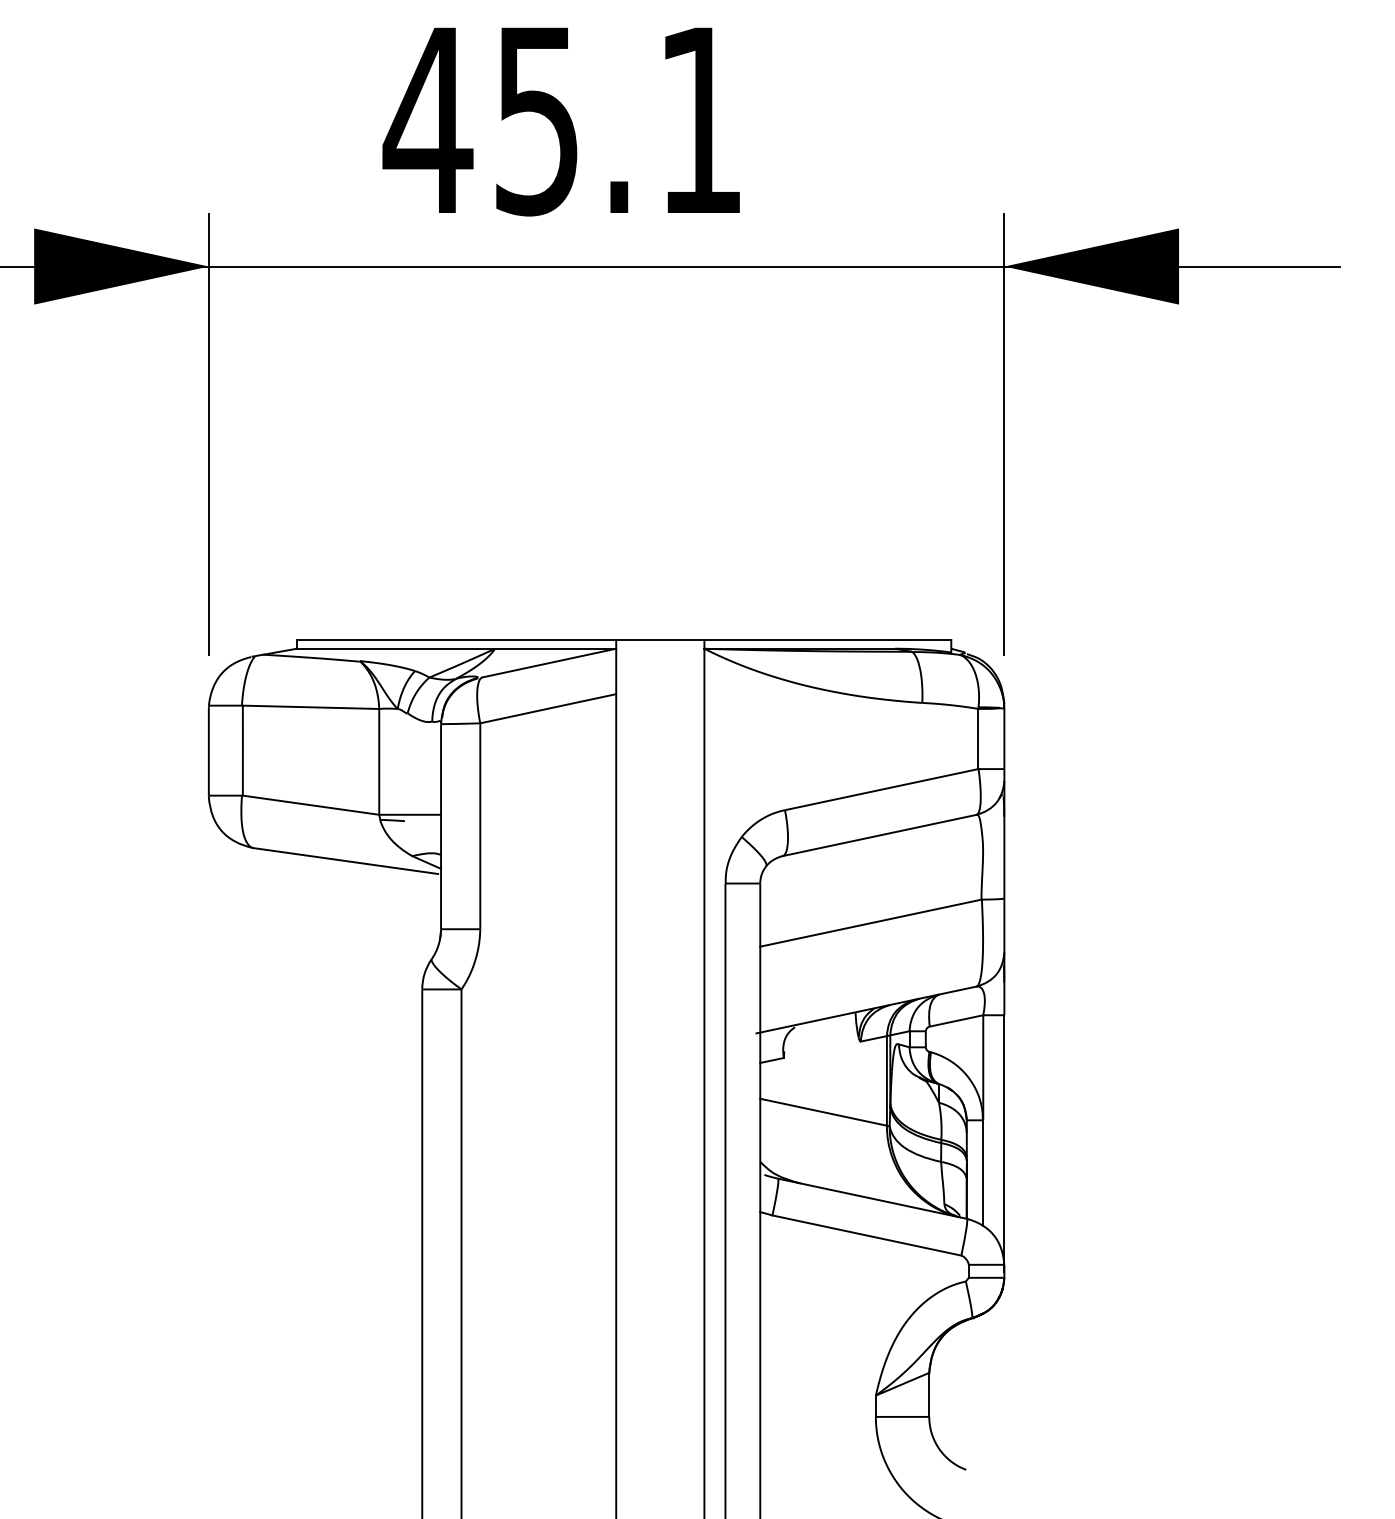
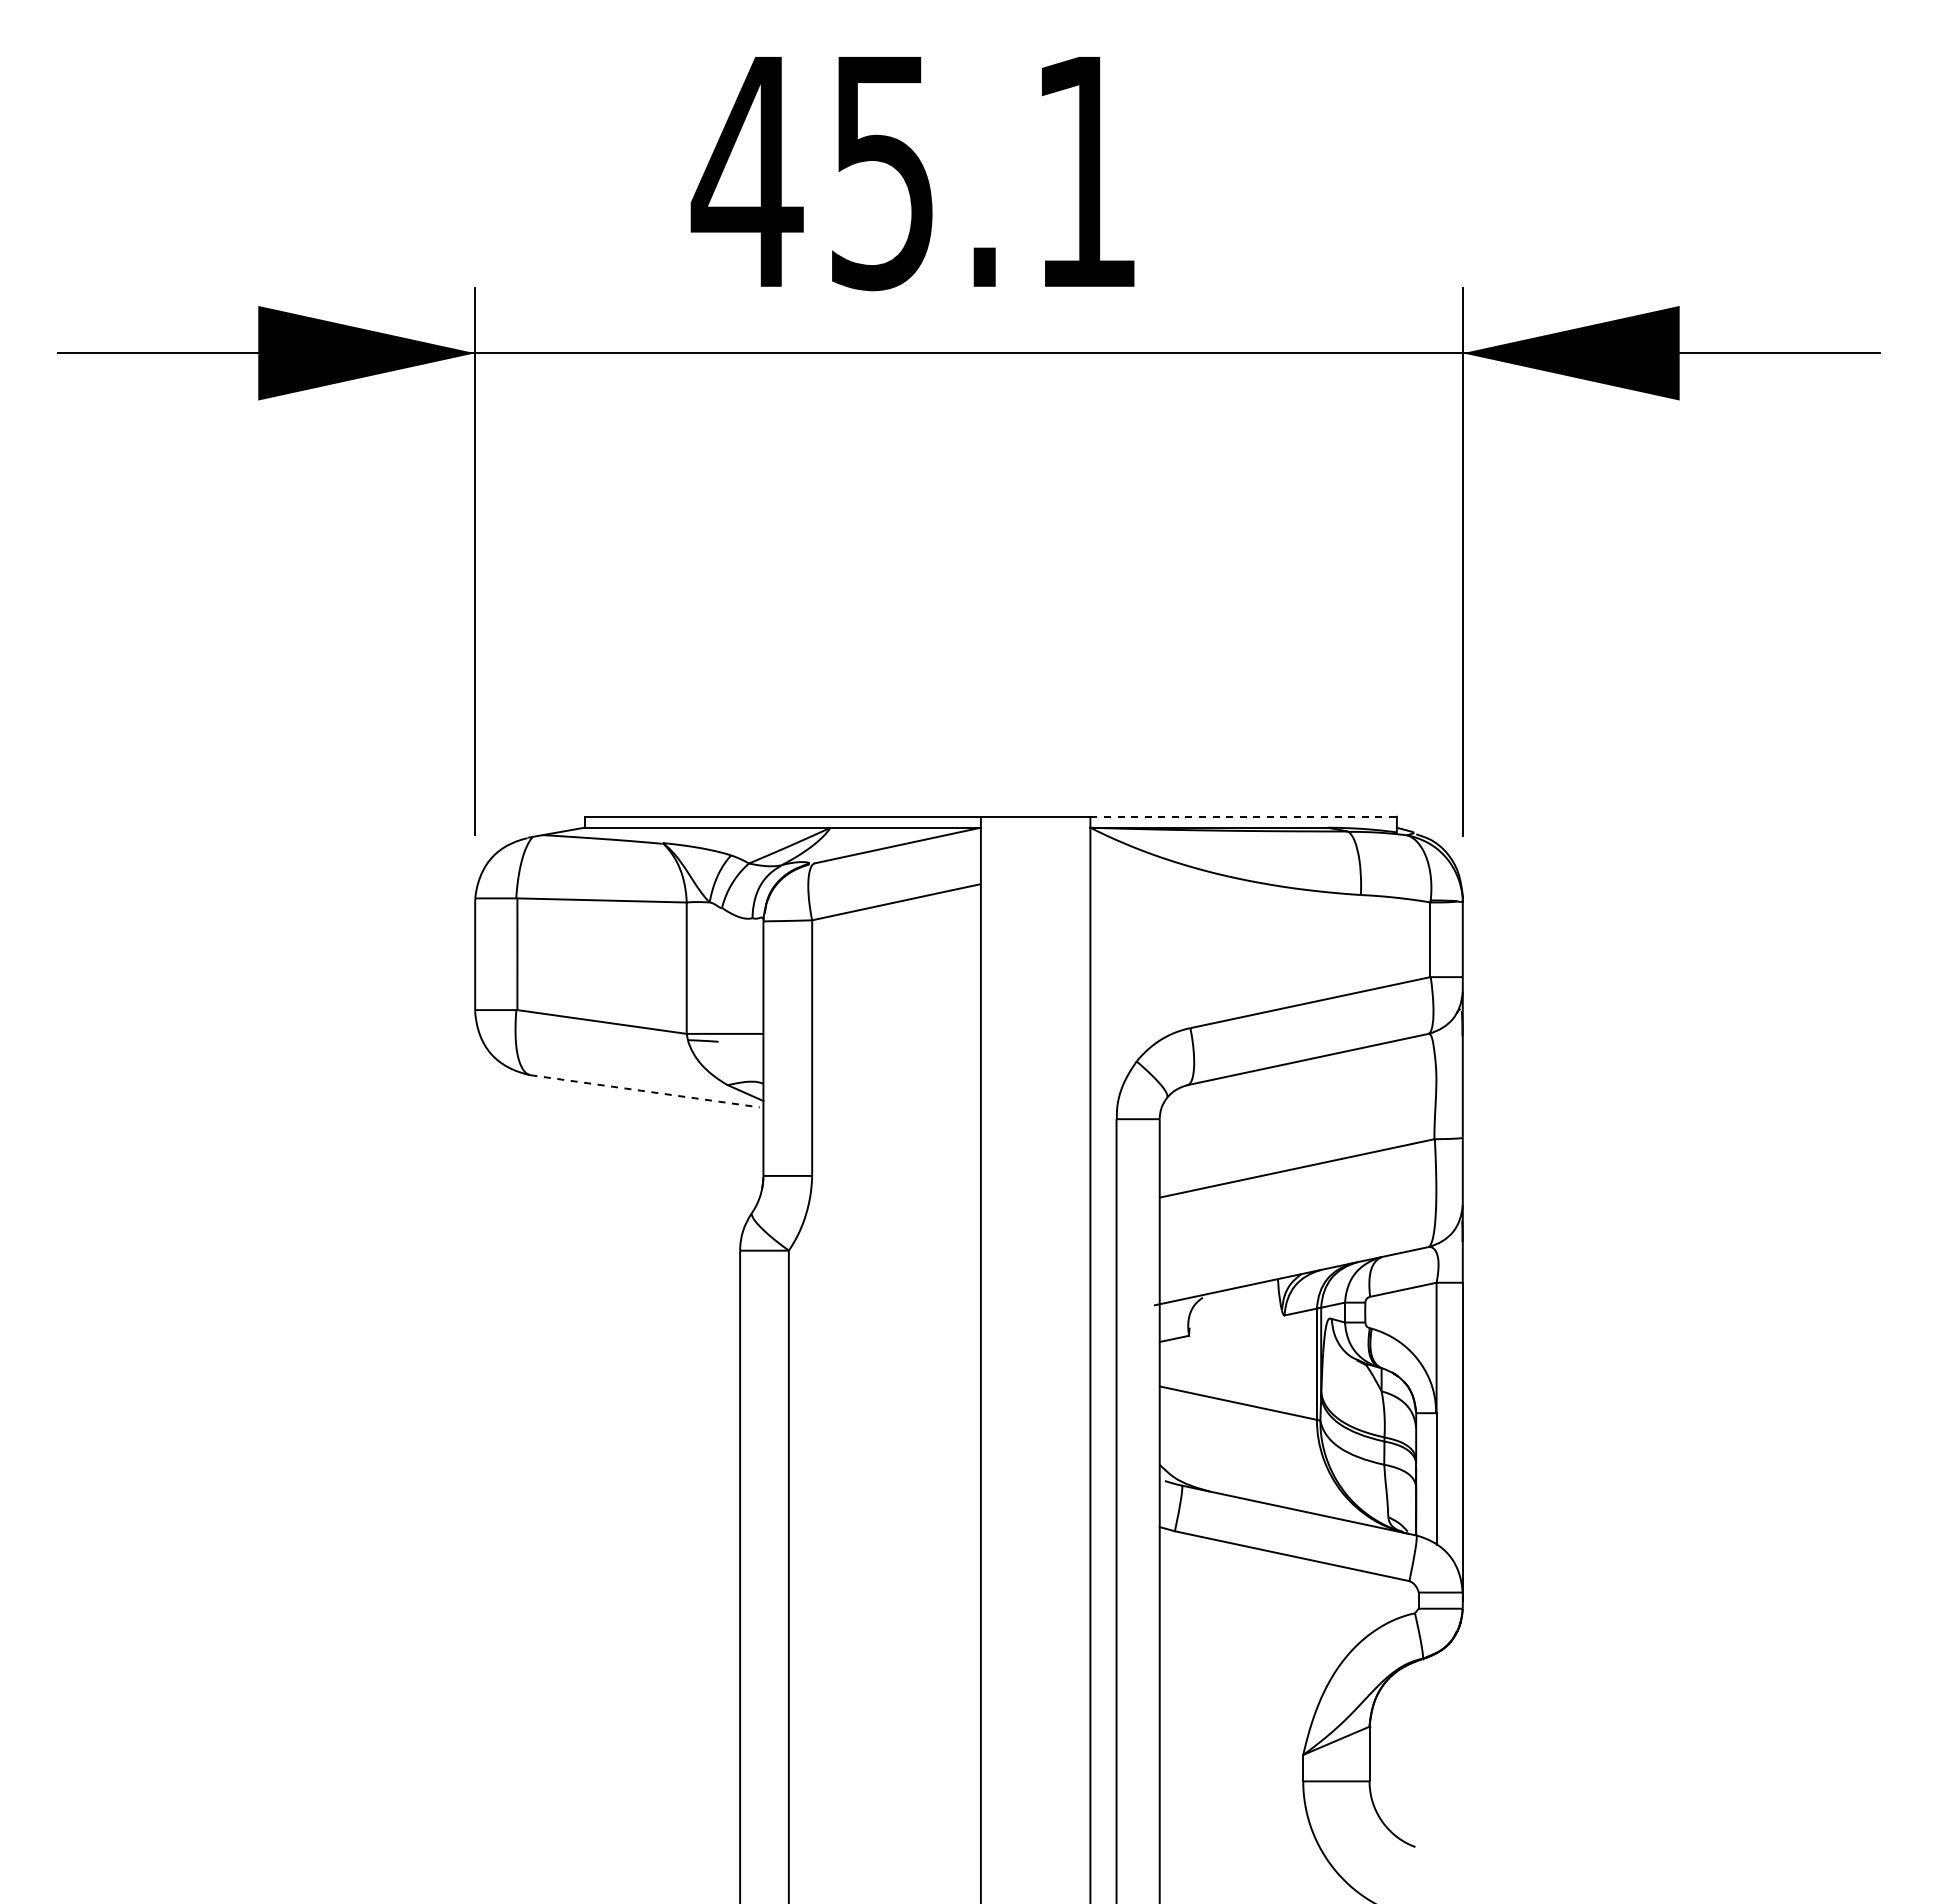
line: (828, 639) -> (1244, 816), solid -> dashed
line: (346, 861) -> (645, 1091), solid -> dashed

